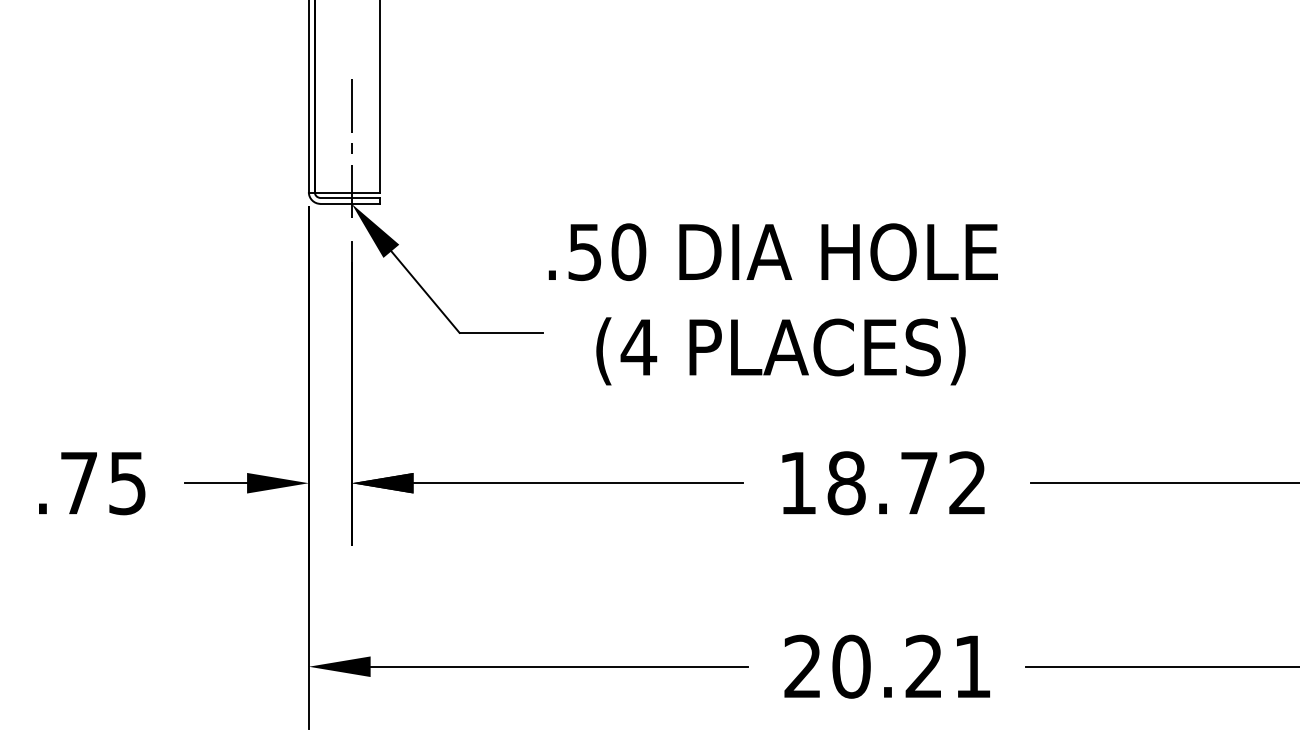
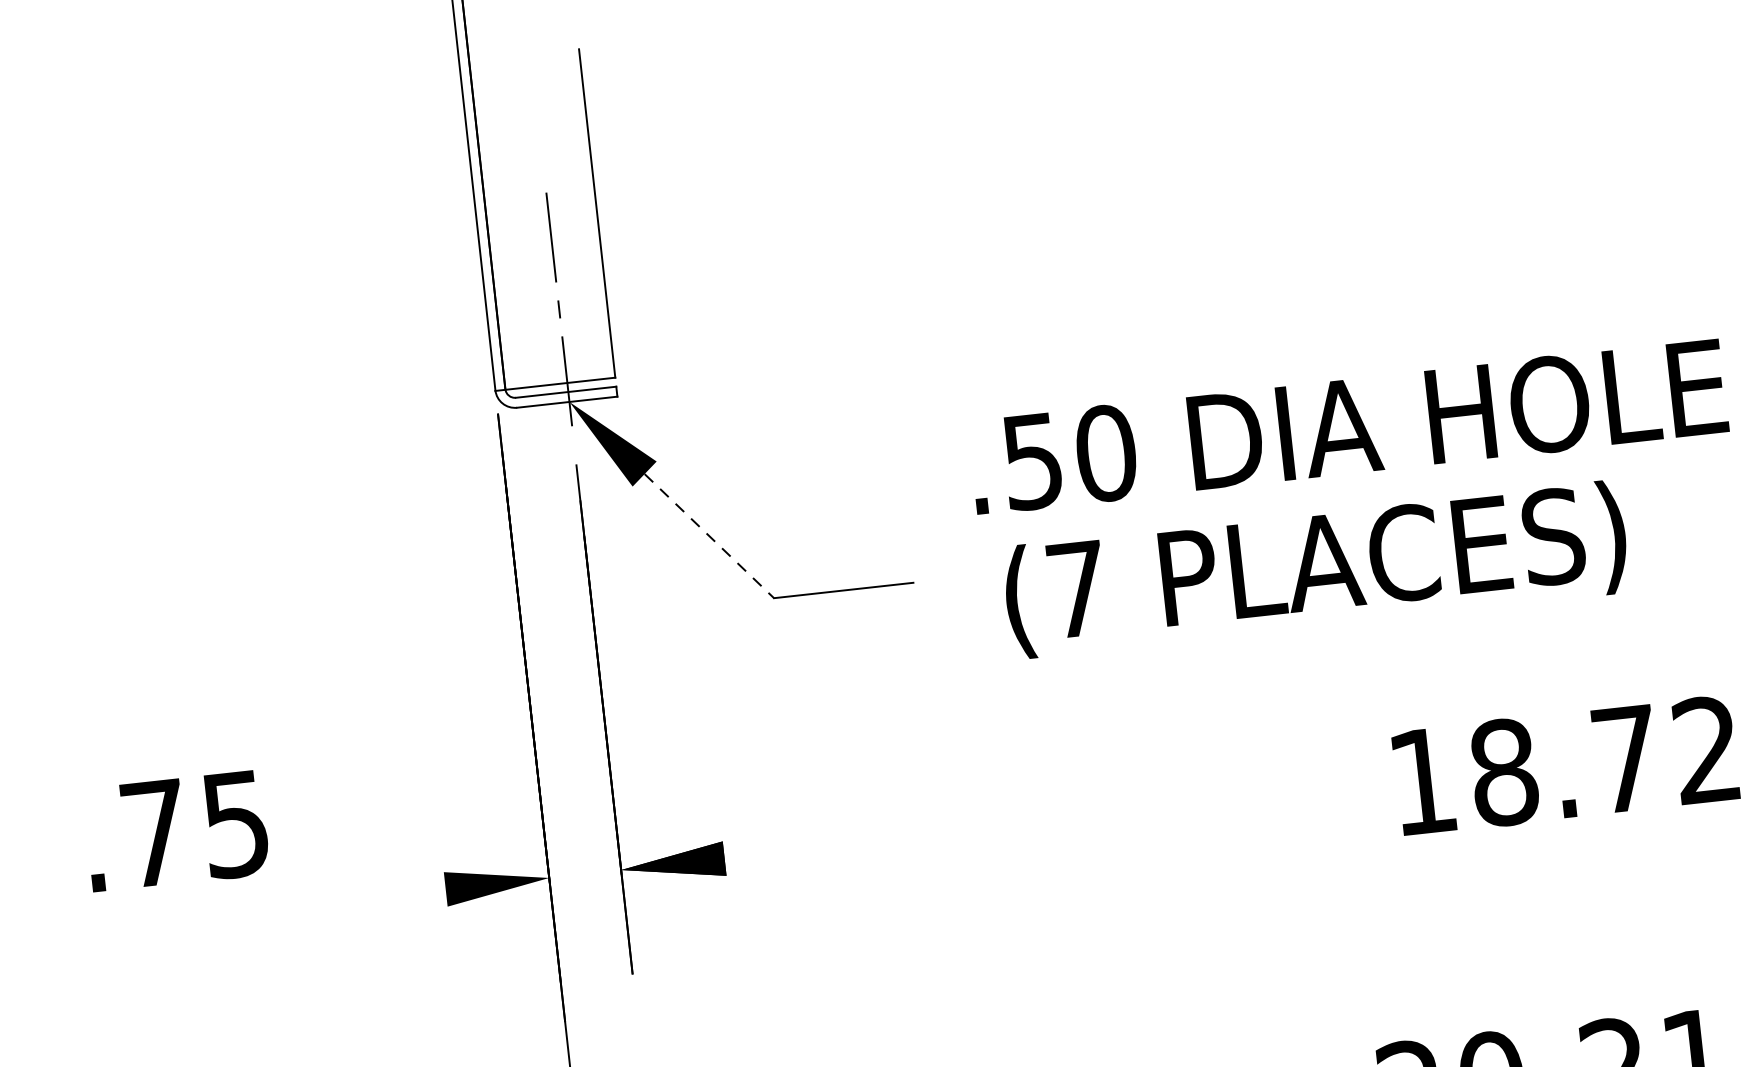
text: (772, 251) -> (1346, 425), moved
line: (425, 292) -> (709, 536), solid -> dashed
text: (638, 347) -> (1076, 589), (4 -> (7
text: (92, 483) -> (177, 831), moved
line: (216, 483) -> (394, 895), removed
line: (578, 483) -> (1001, 828), removed
text: (883, 483) -> (1565, 766), moved

